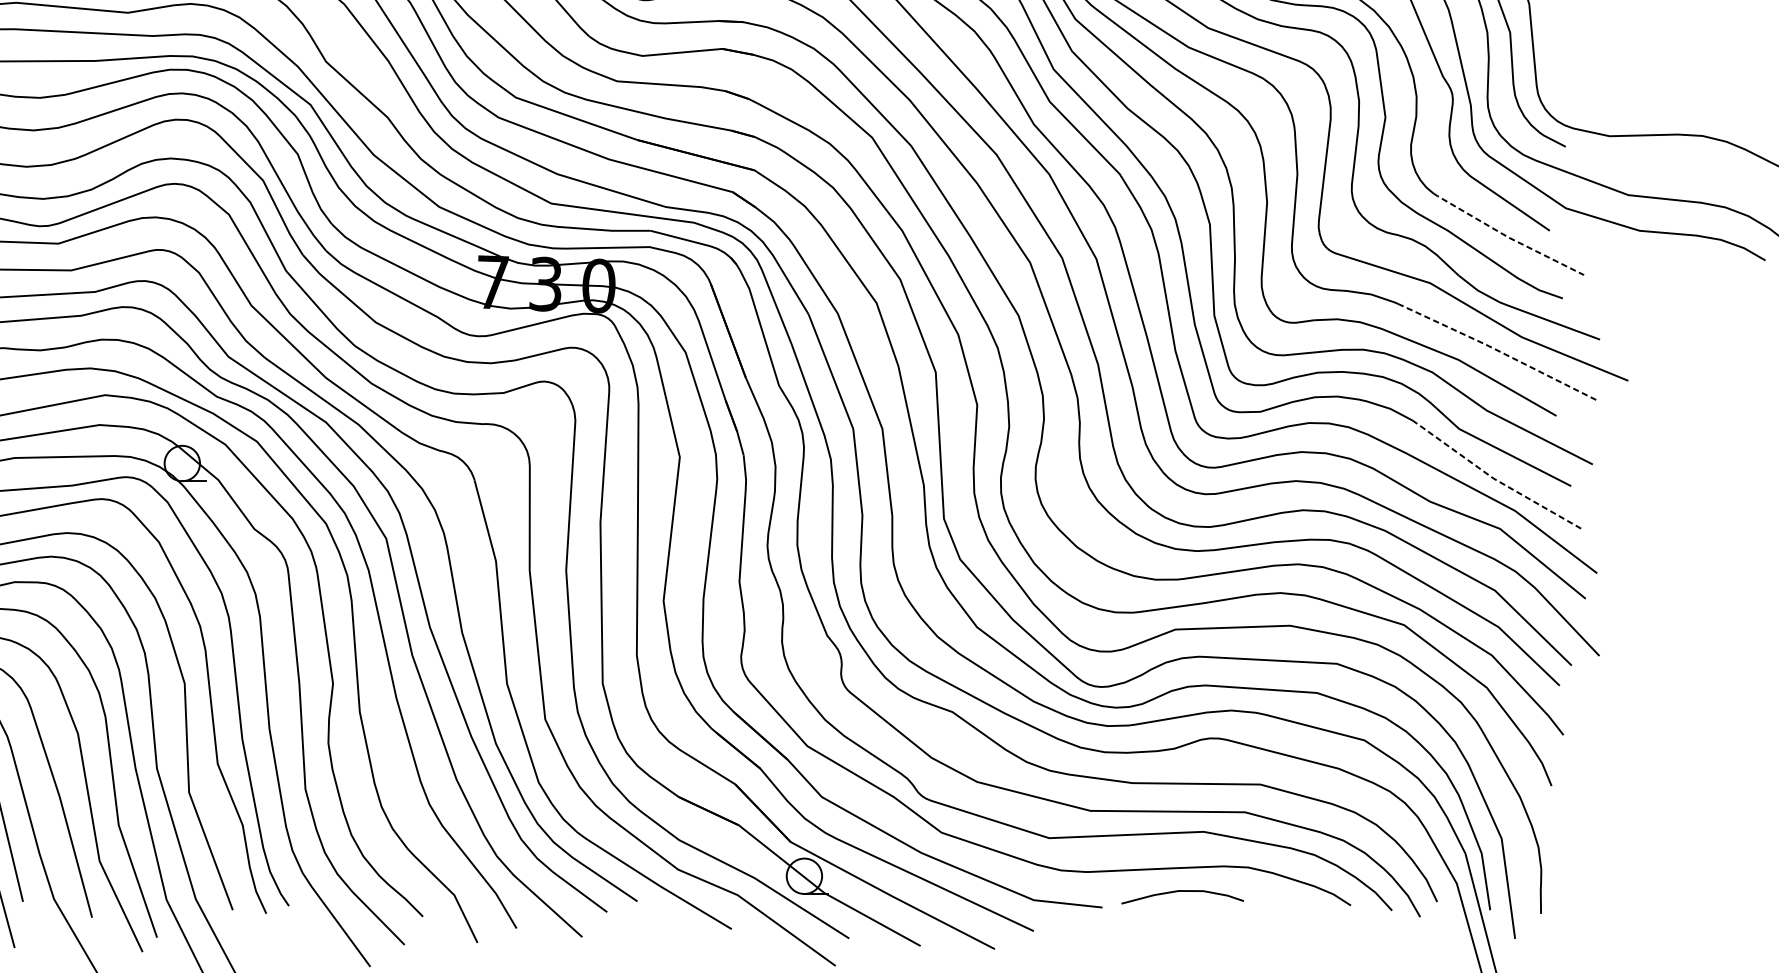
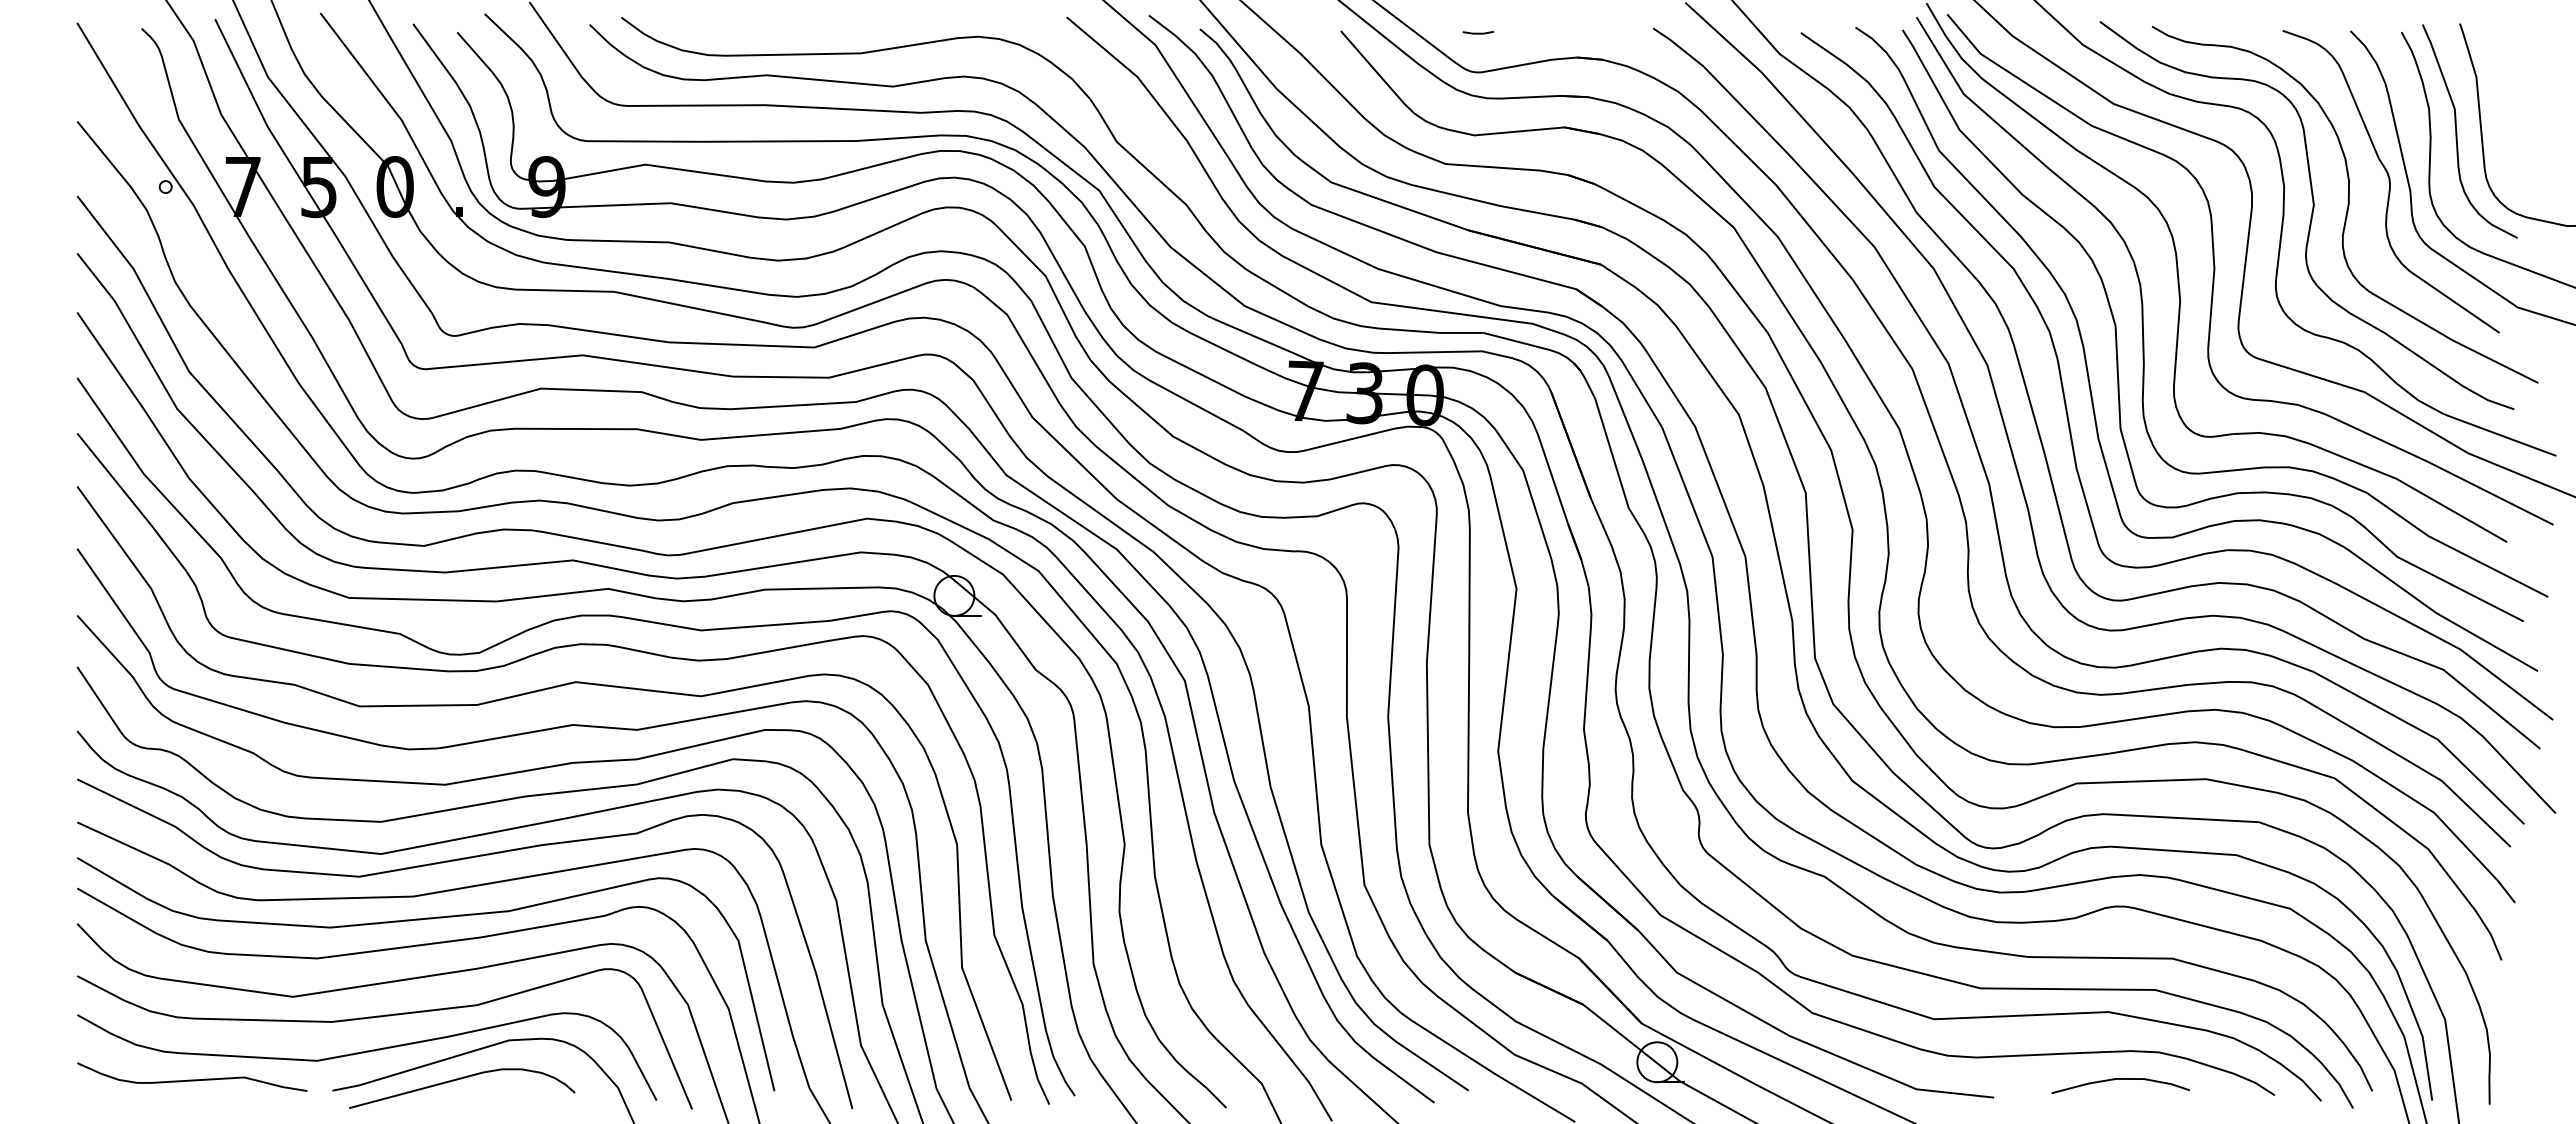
line: (1508, 236) -> (2452, 339), dashed -> solid
line: (1498, 350) -> (2441, 468), dashed -> solid
line: (1494, 479) -> (2437, 613), dashed -> solid
curve: (1182, 891) -> (2120, 1079), moved

